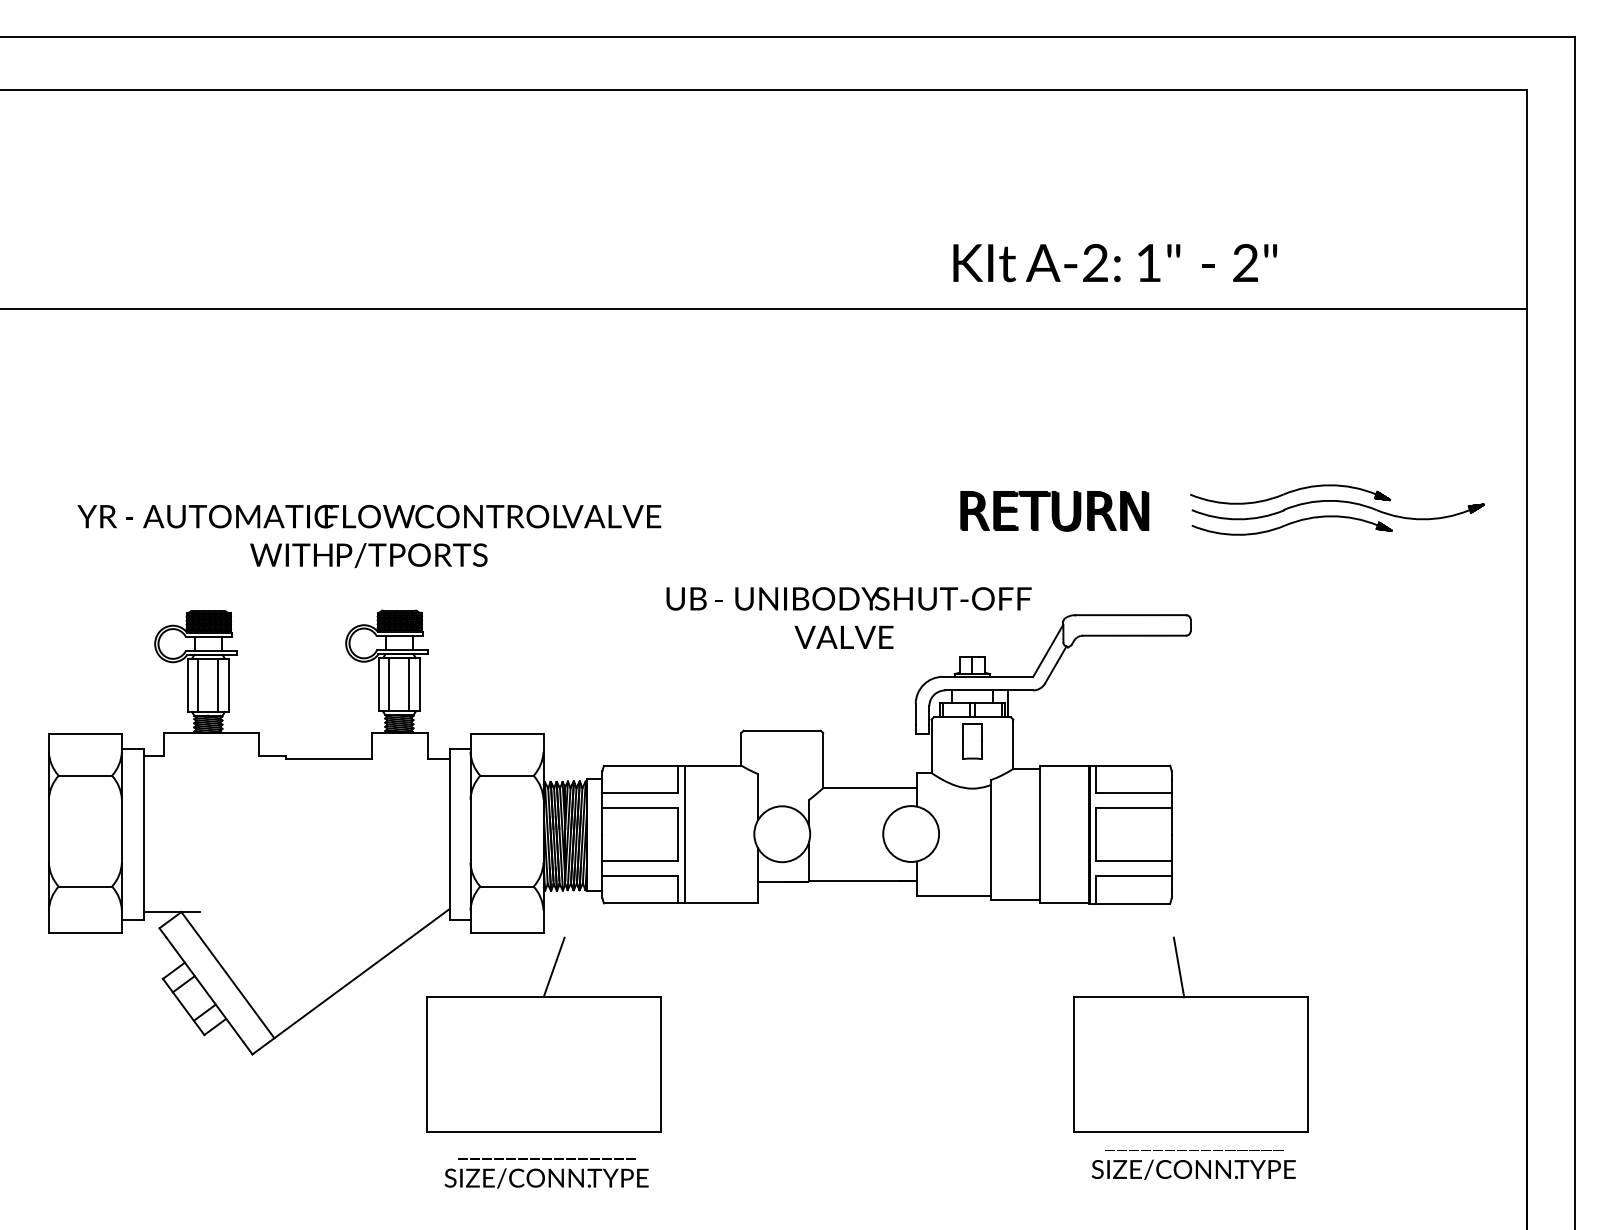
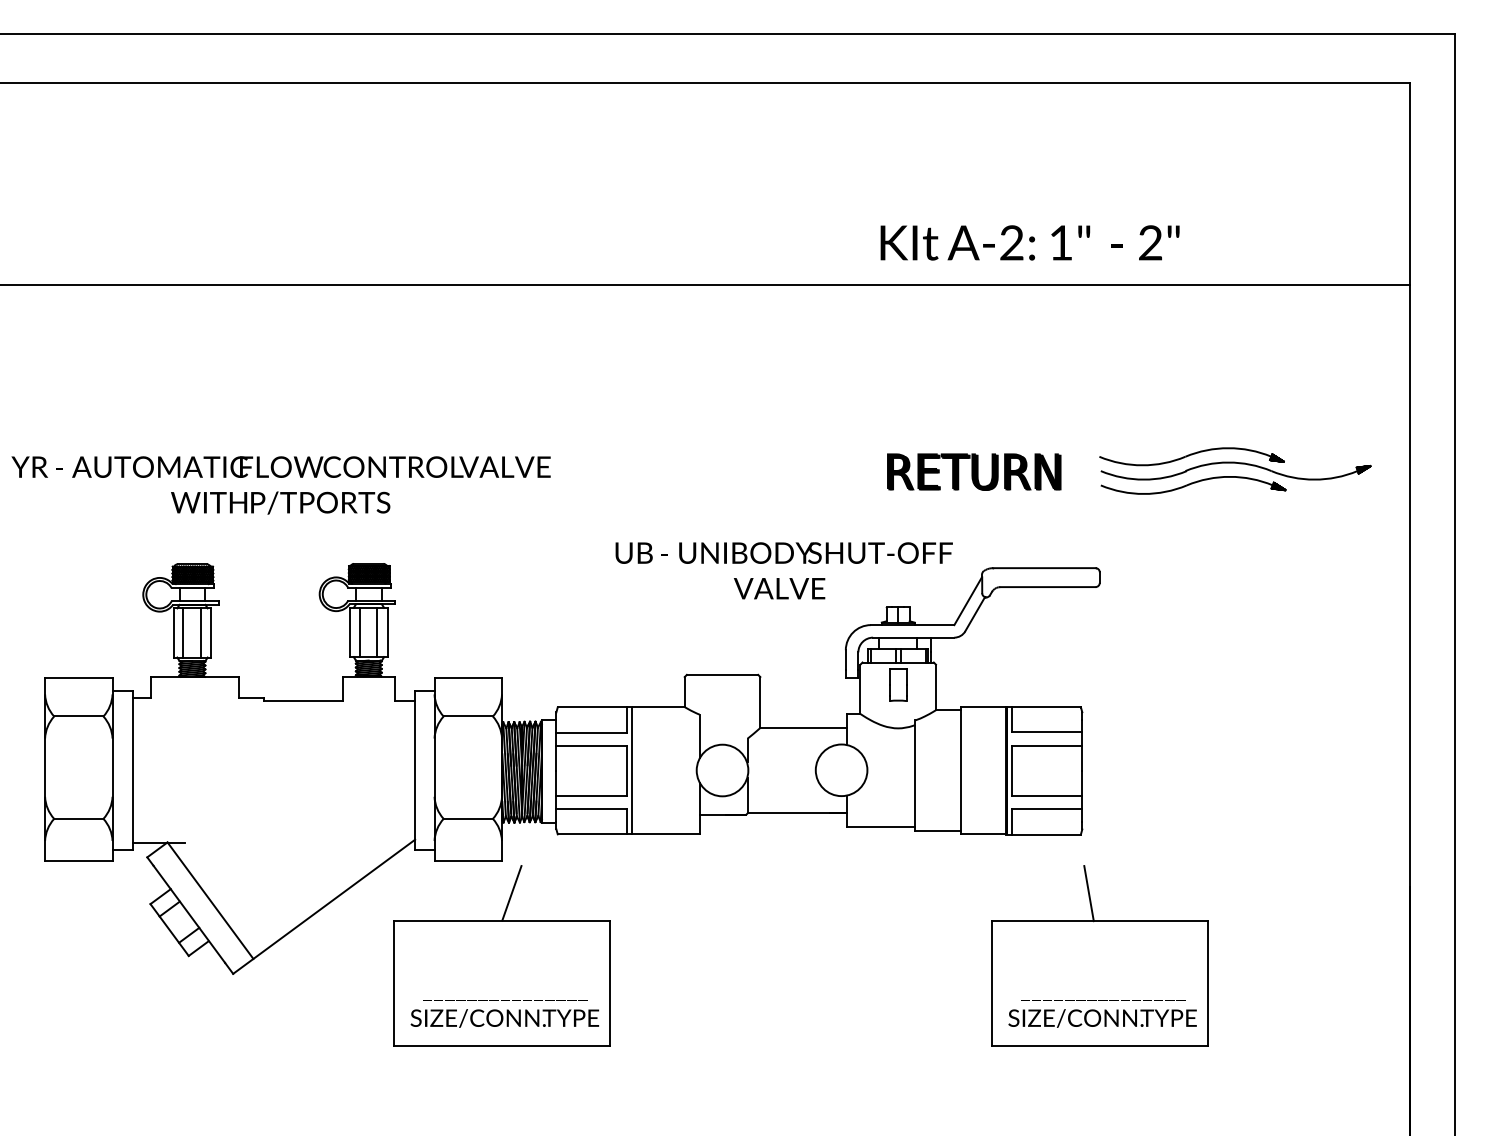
text: (368, 536) -> (280, 485), moved
text: (1193, 1164) -> (1102, 1013), moved
text: (546, 1173) -> (504, 1013), moved

